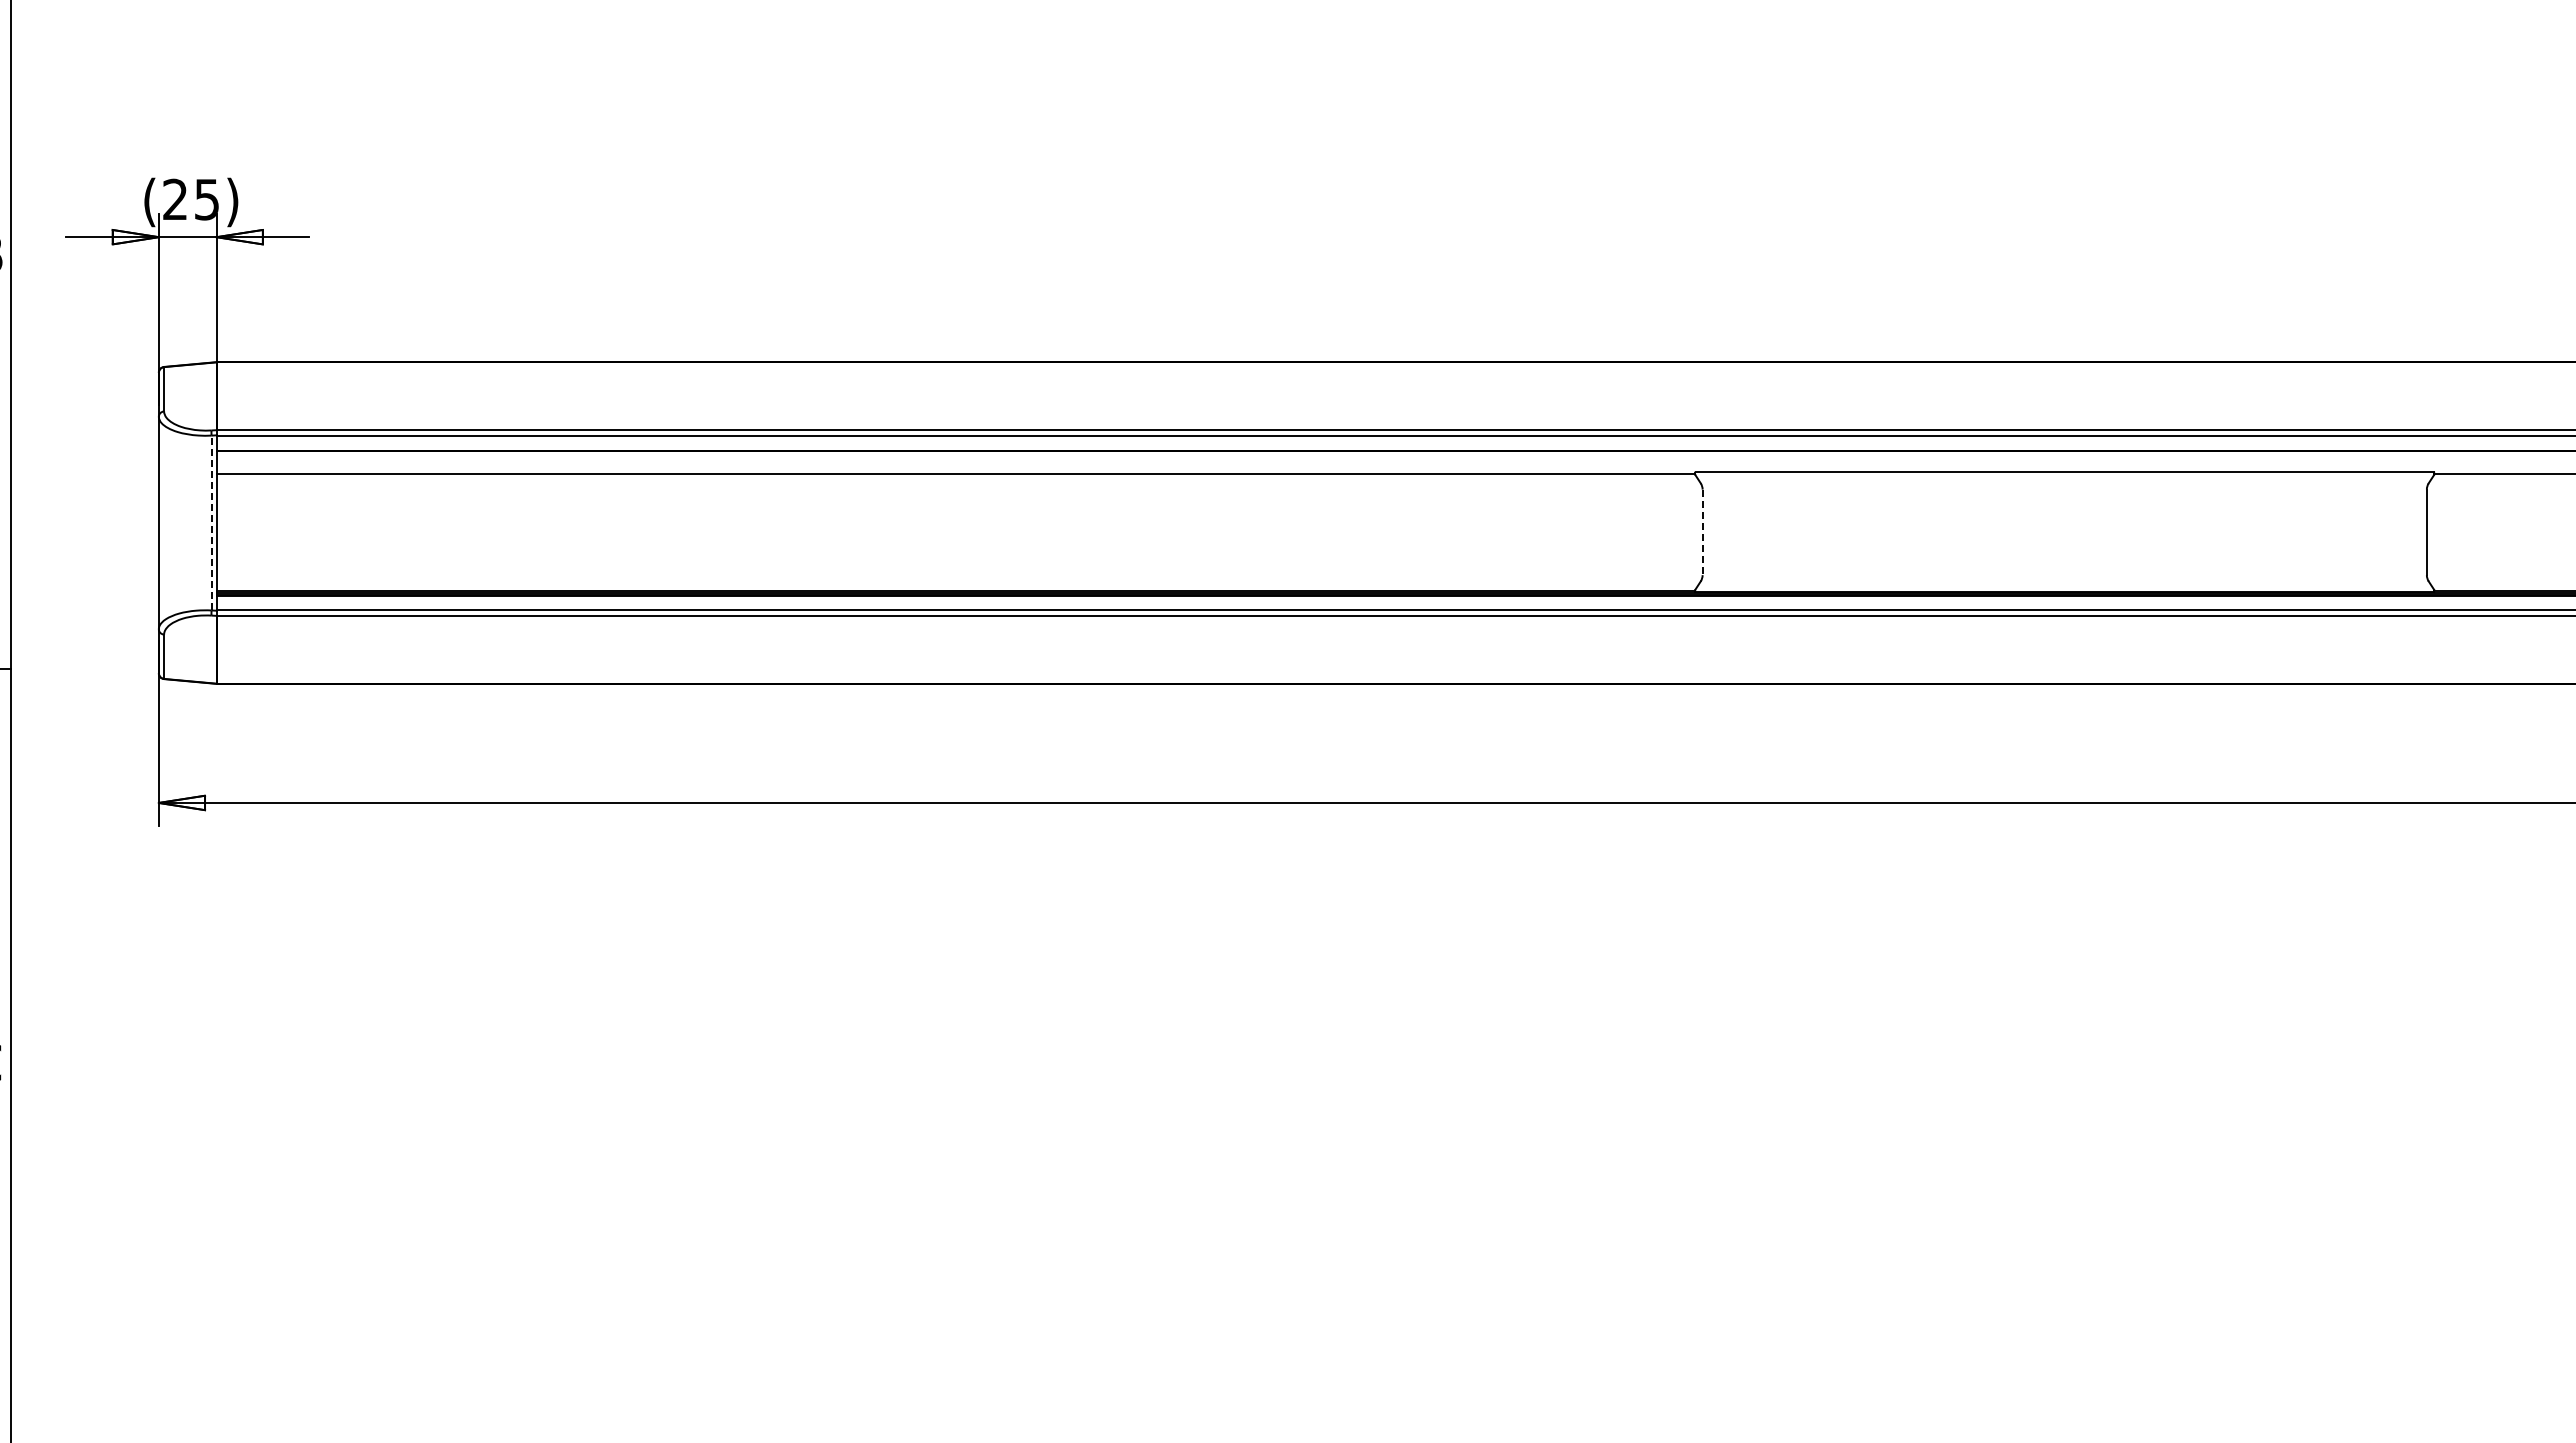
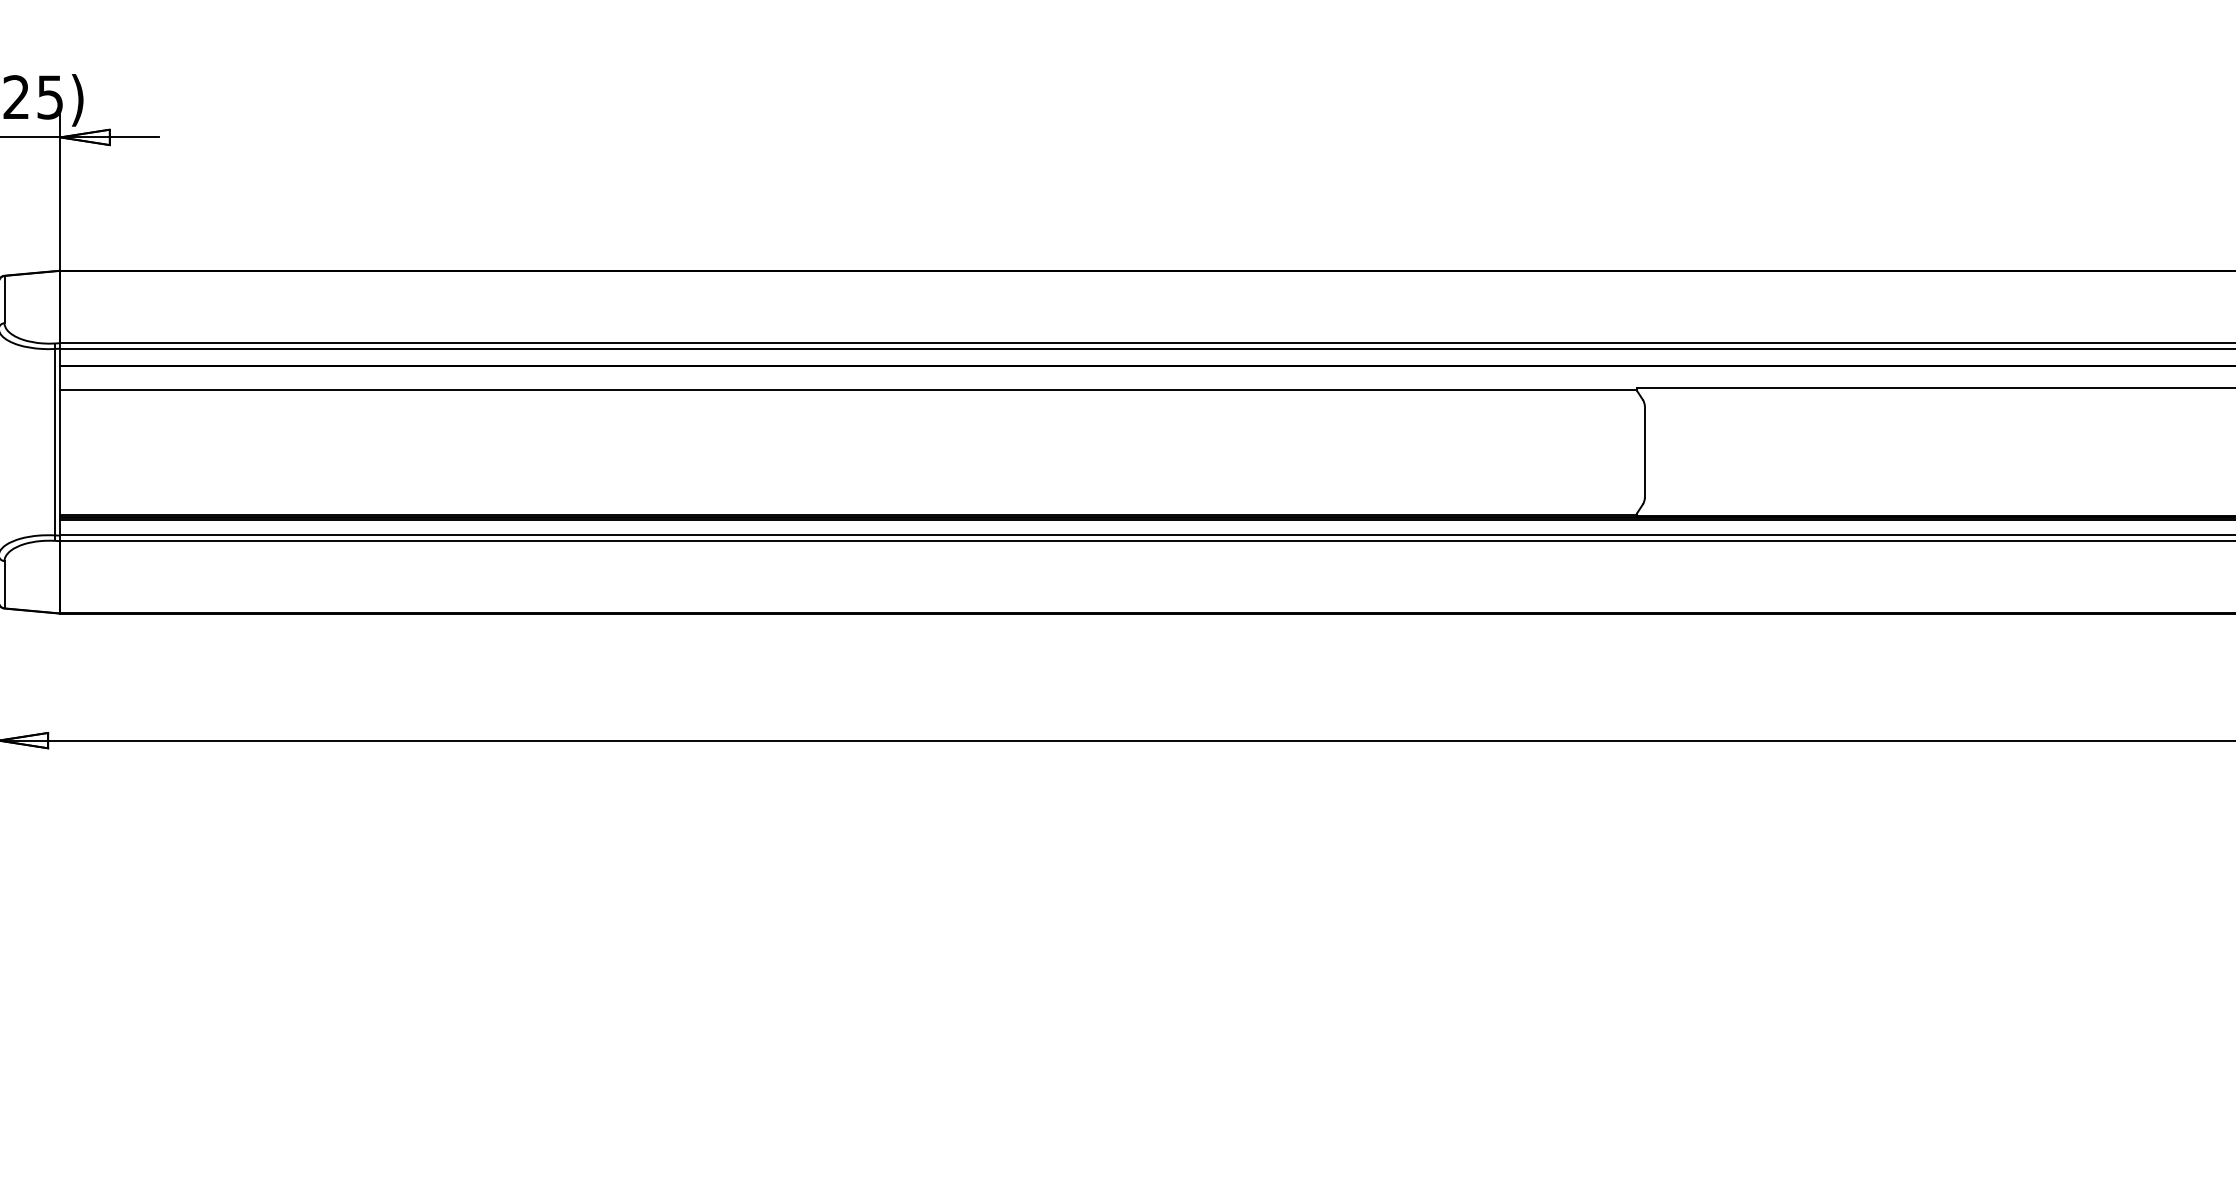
line: (211, 522) -> (55, 441), dashed -> solid
line: (1702, 532) -> (1644, 452), dashed -> solid

